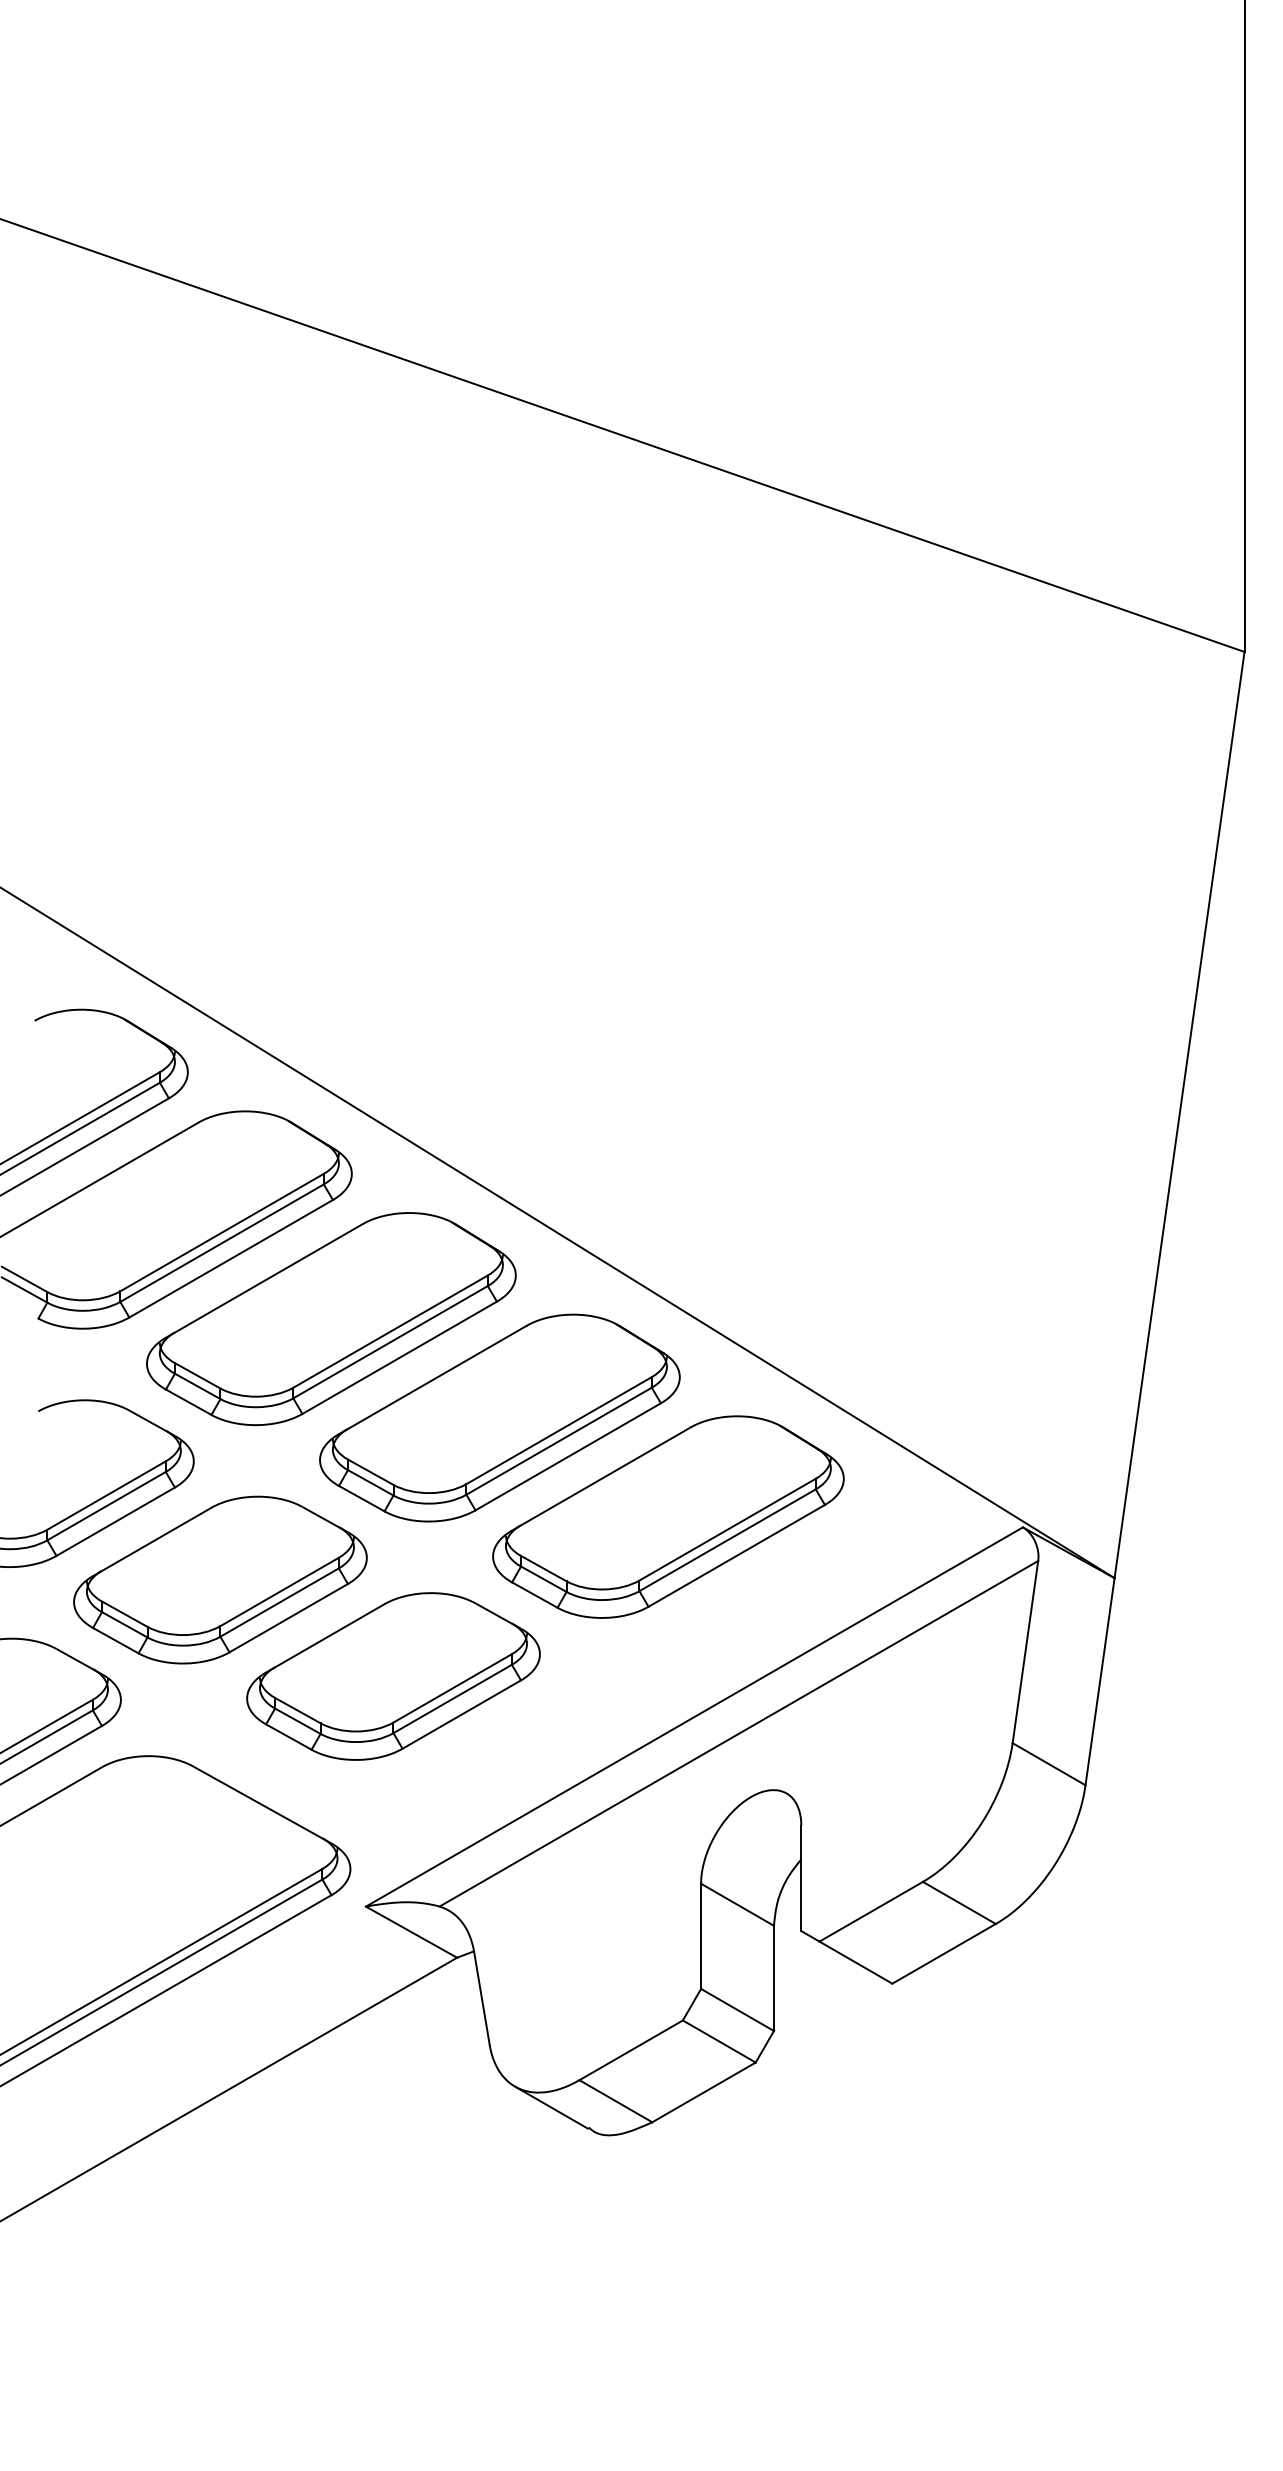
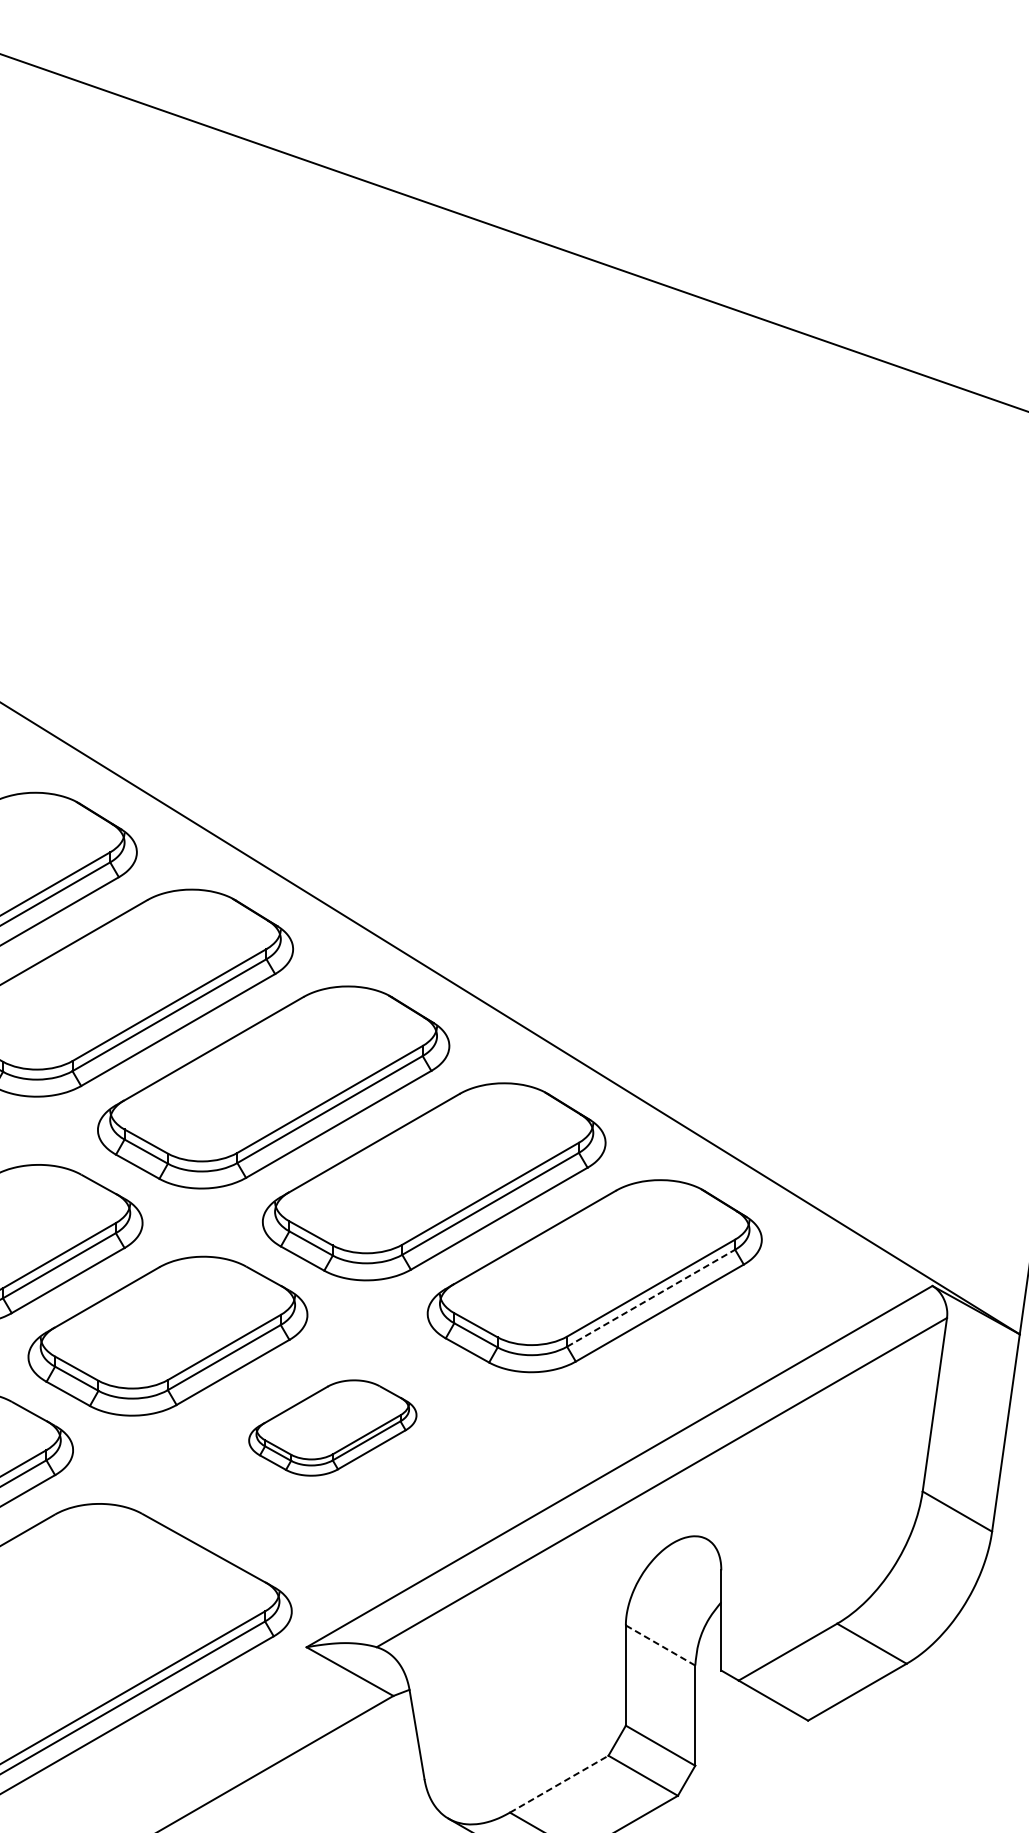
line: (727, 1540) -> (651, 1298), solid -> dashed
part: (393, 1676) -> (332, 1428), size x0.6
line: (737, 1904) -> (660, 1645), solid -> dashed
line: (631, 2050) -> (559, 1784), solid -> dashed

